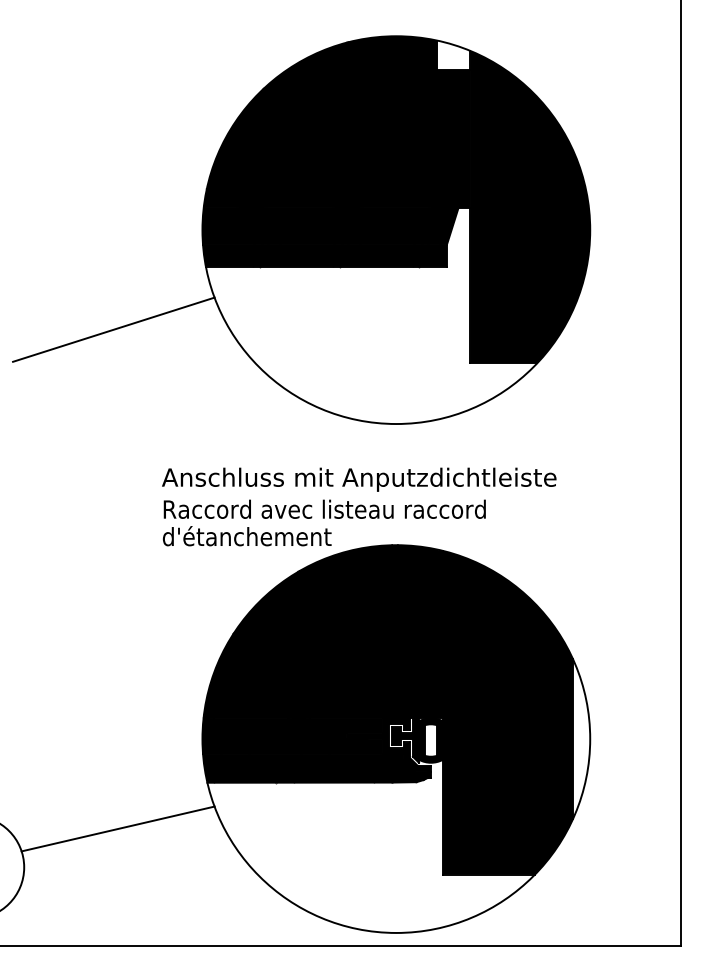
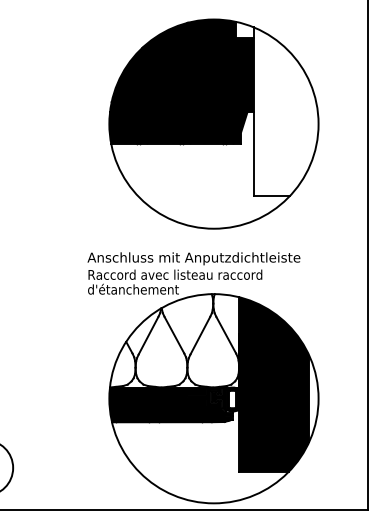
fill: (528, 206) -> (285, 111), removed
line: (113, 329) -> (61, 177), removed
fill: (323, 631) -> (174, 340), removed
line: (117, 829) -> (63, 447), removed

